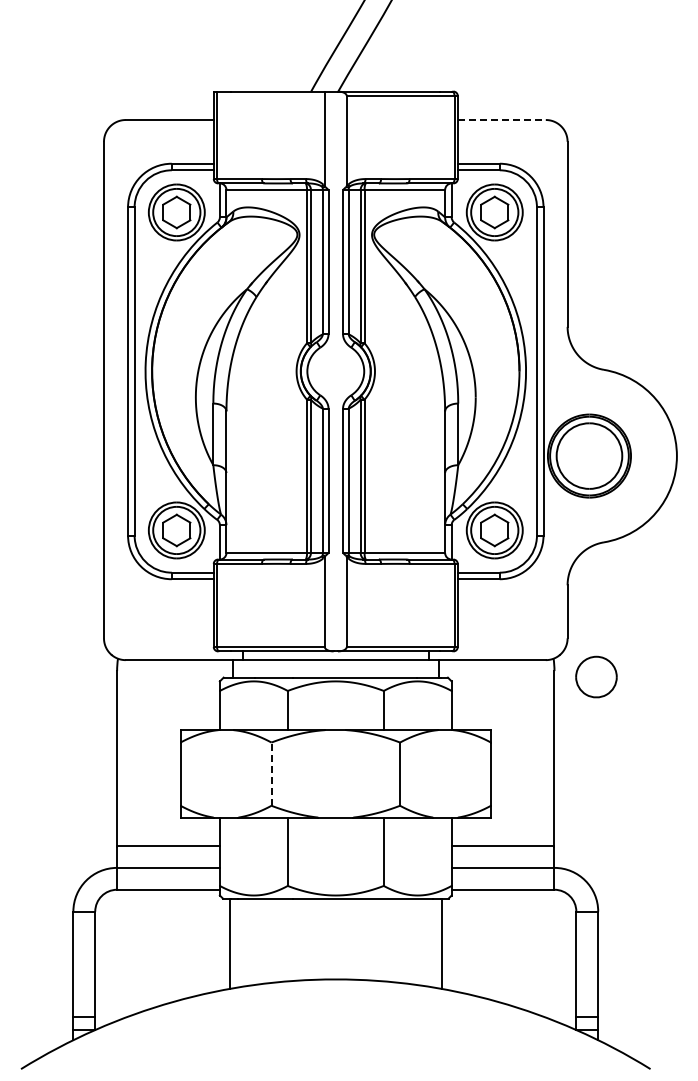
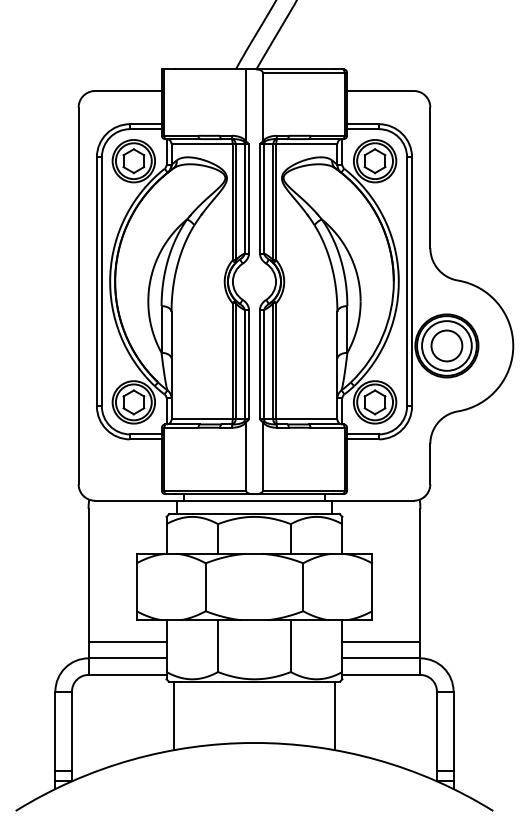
line: (501, 120) -> (380, 91), dashed -> solid
part: (596, 676) -> (446, 345), moved
line: (271, 774) -> (205, 587), dashed -> solid

